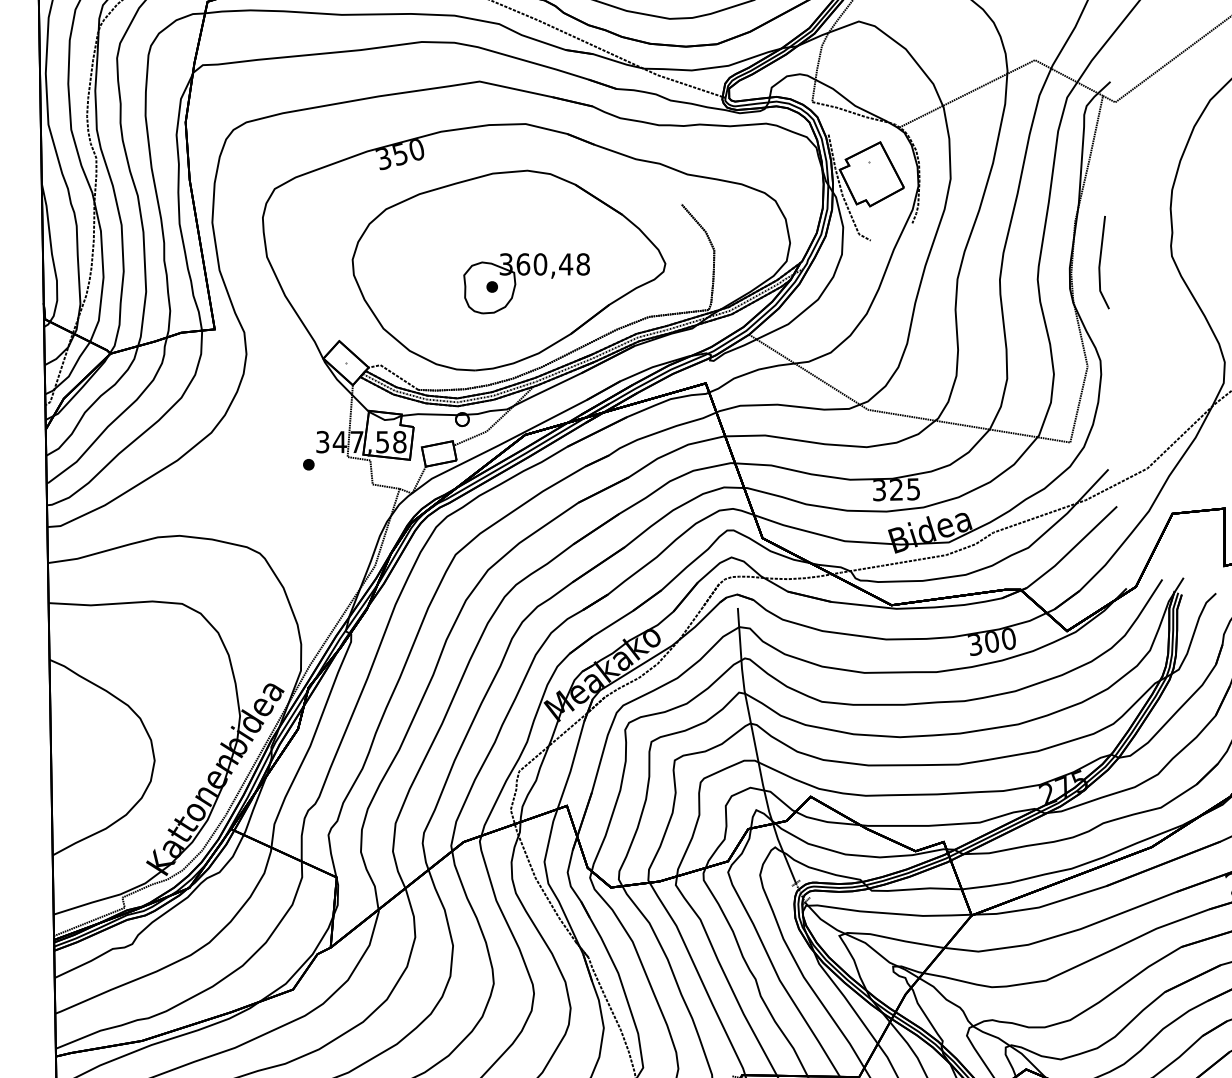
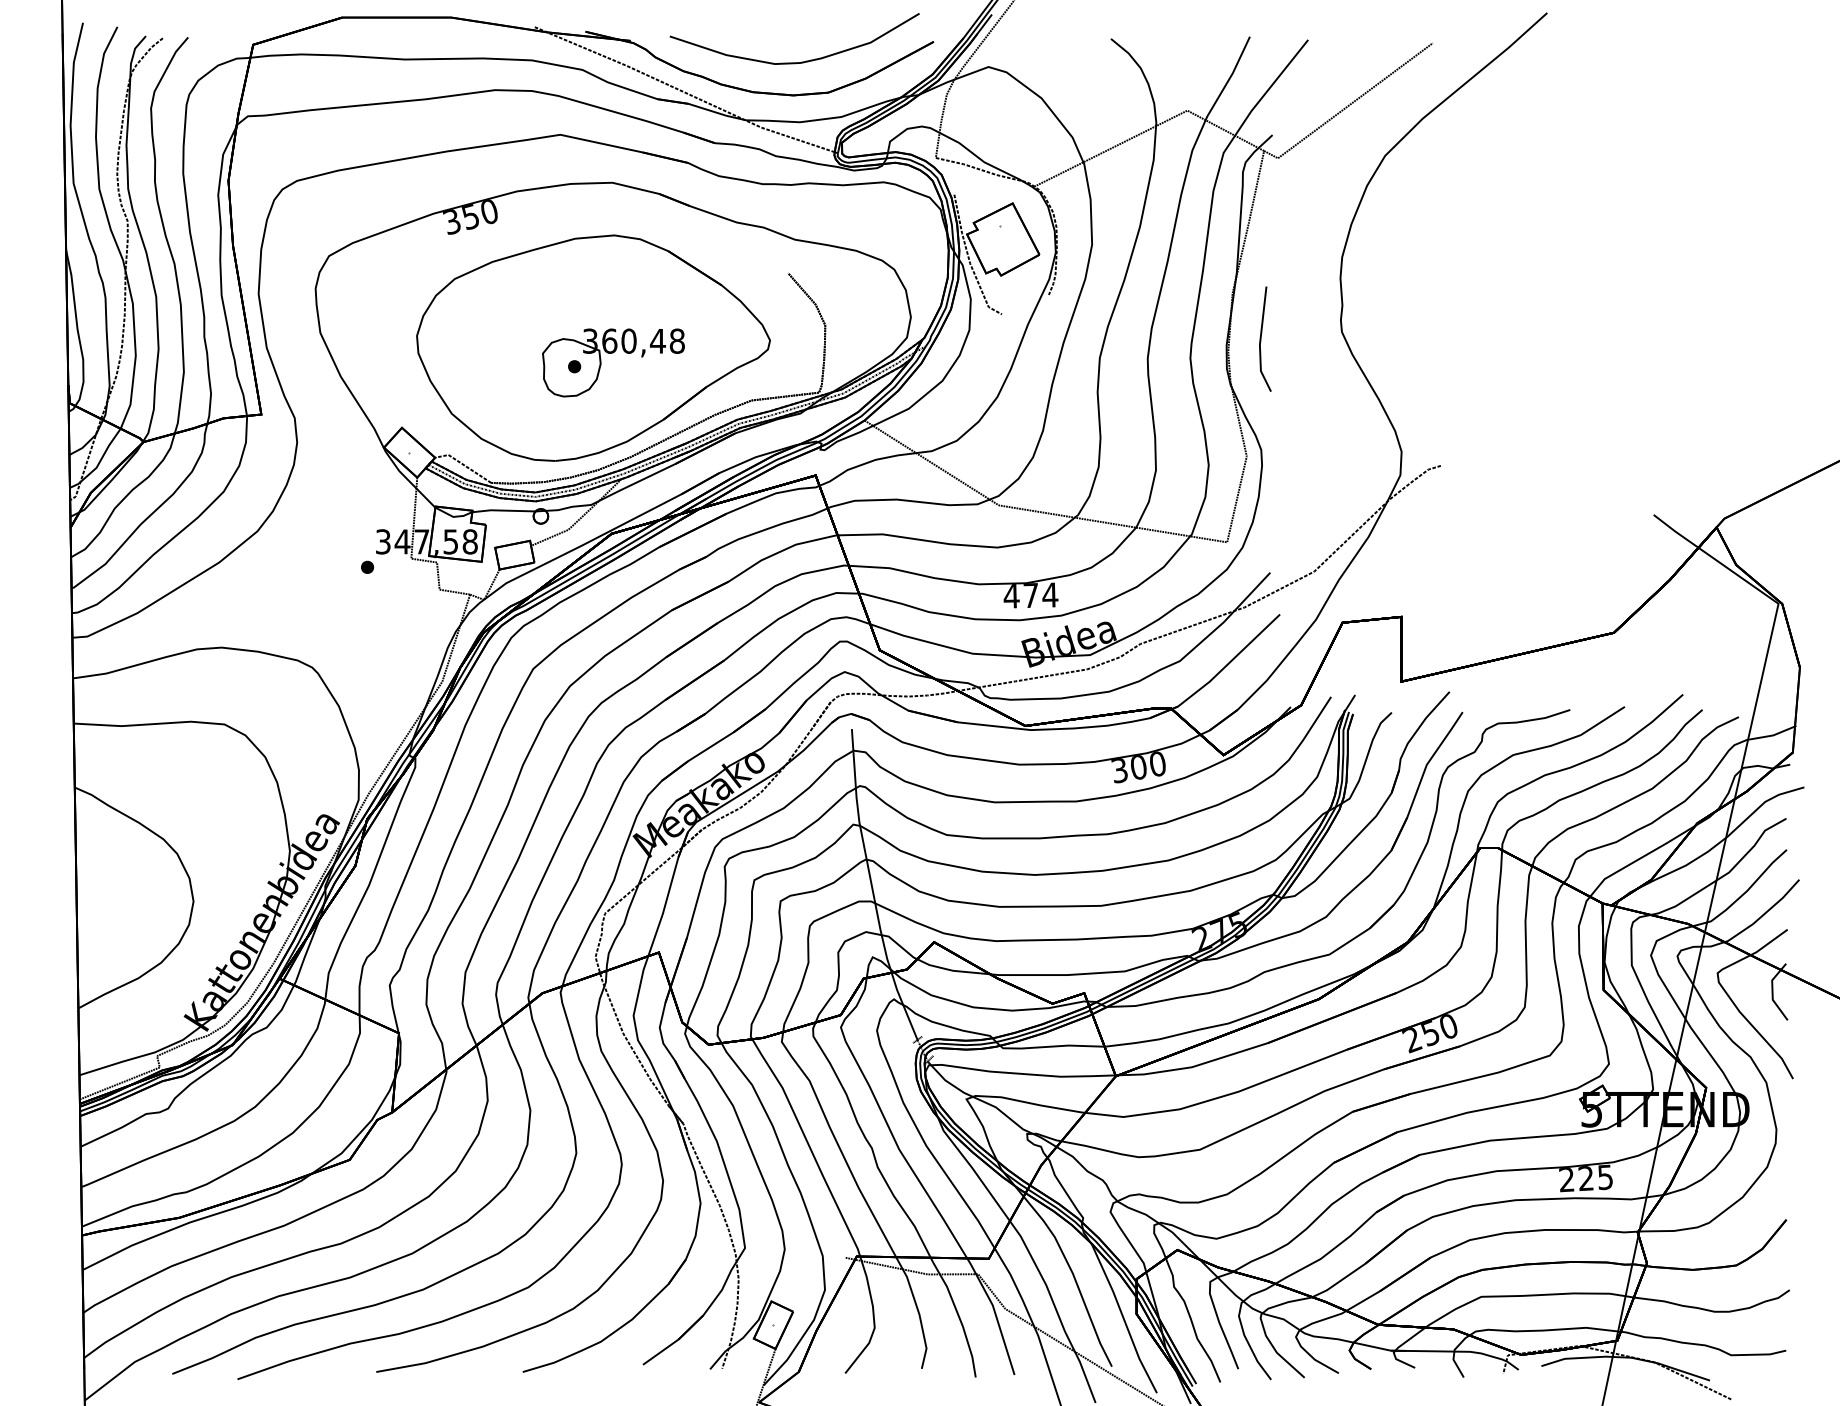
text: (896, 489) -> (1030, 595), 325 -> 474

